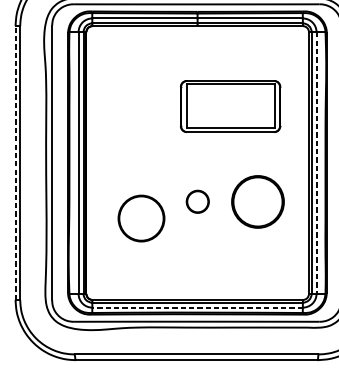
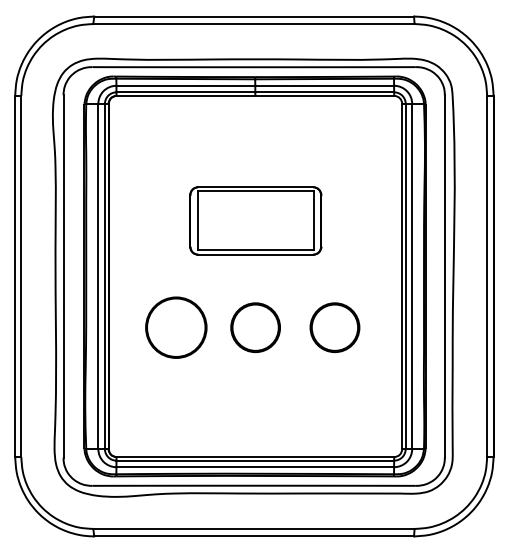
part: (230, 106) -> (255, 220), moved
line: (15, 163) -> (15, 276), dashed -> solid
line: (316, 163) -> (412, 276), dashed -> solid
circle: (197, 201) -> (255, 327), size x1.67
part: (257, 201) -> (334, 327), size x0.71
circle: (141, 218) -> (176, 327), moved
line: (197, 307) -> (255, 467), dashed -> solid

